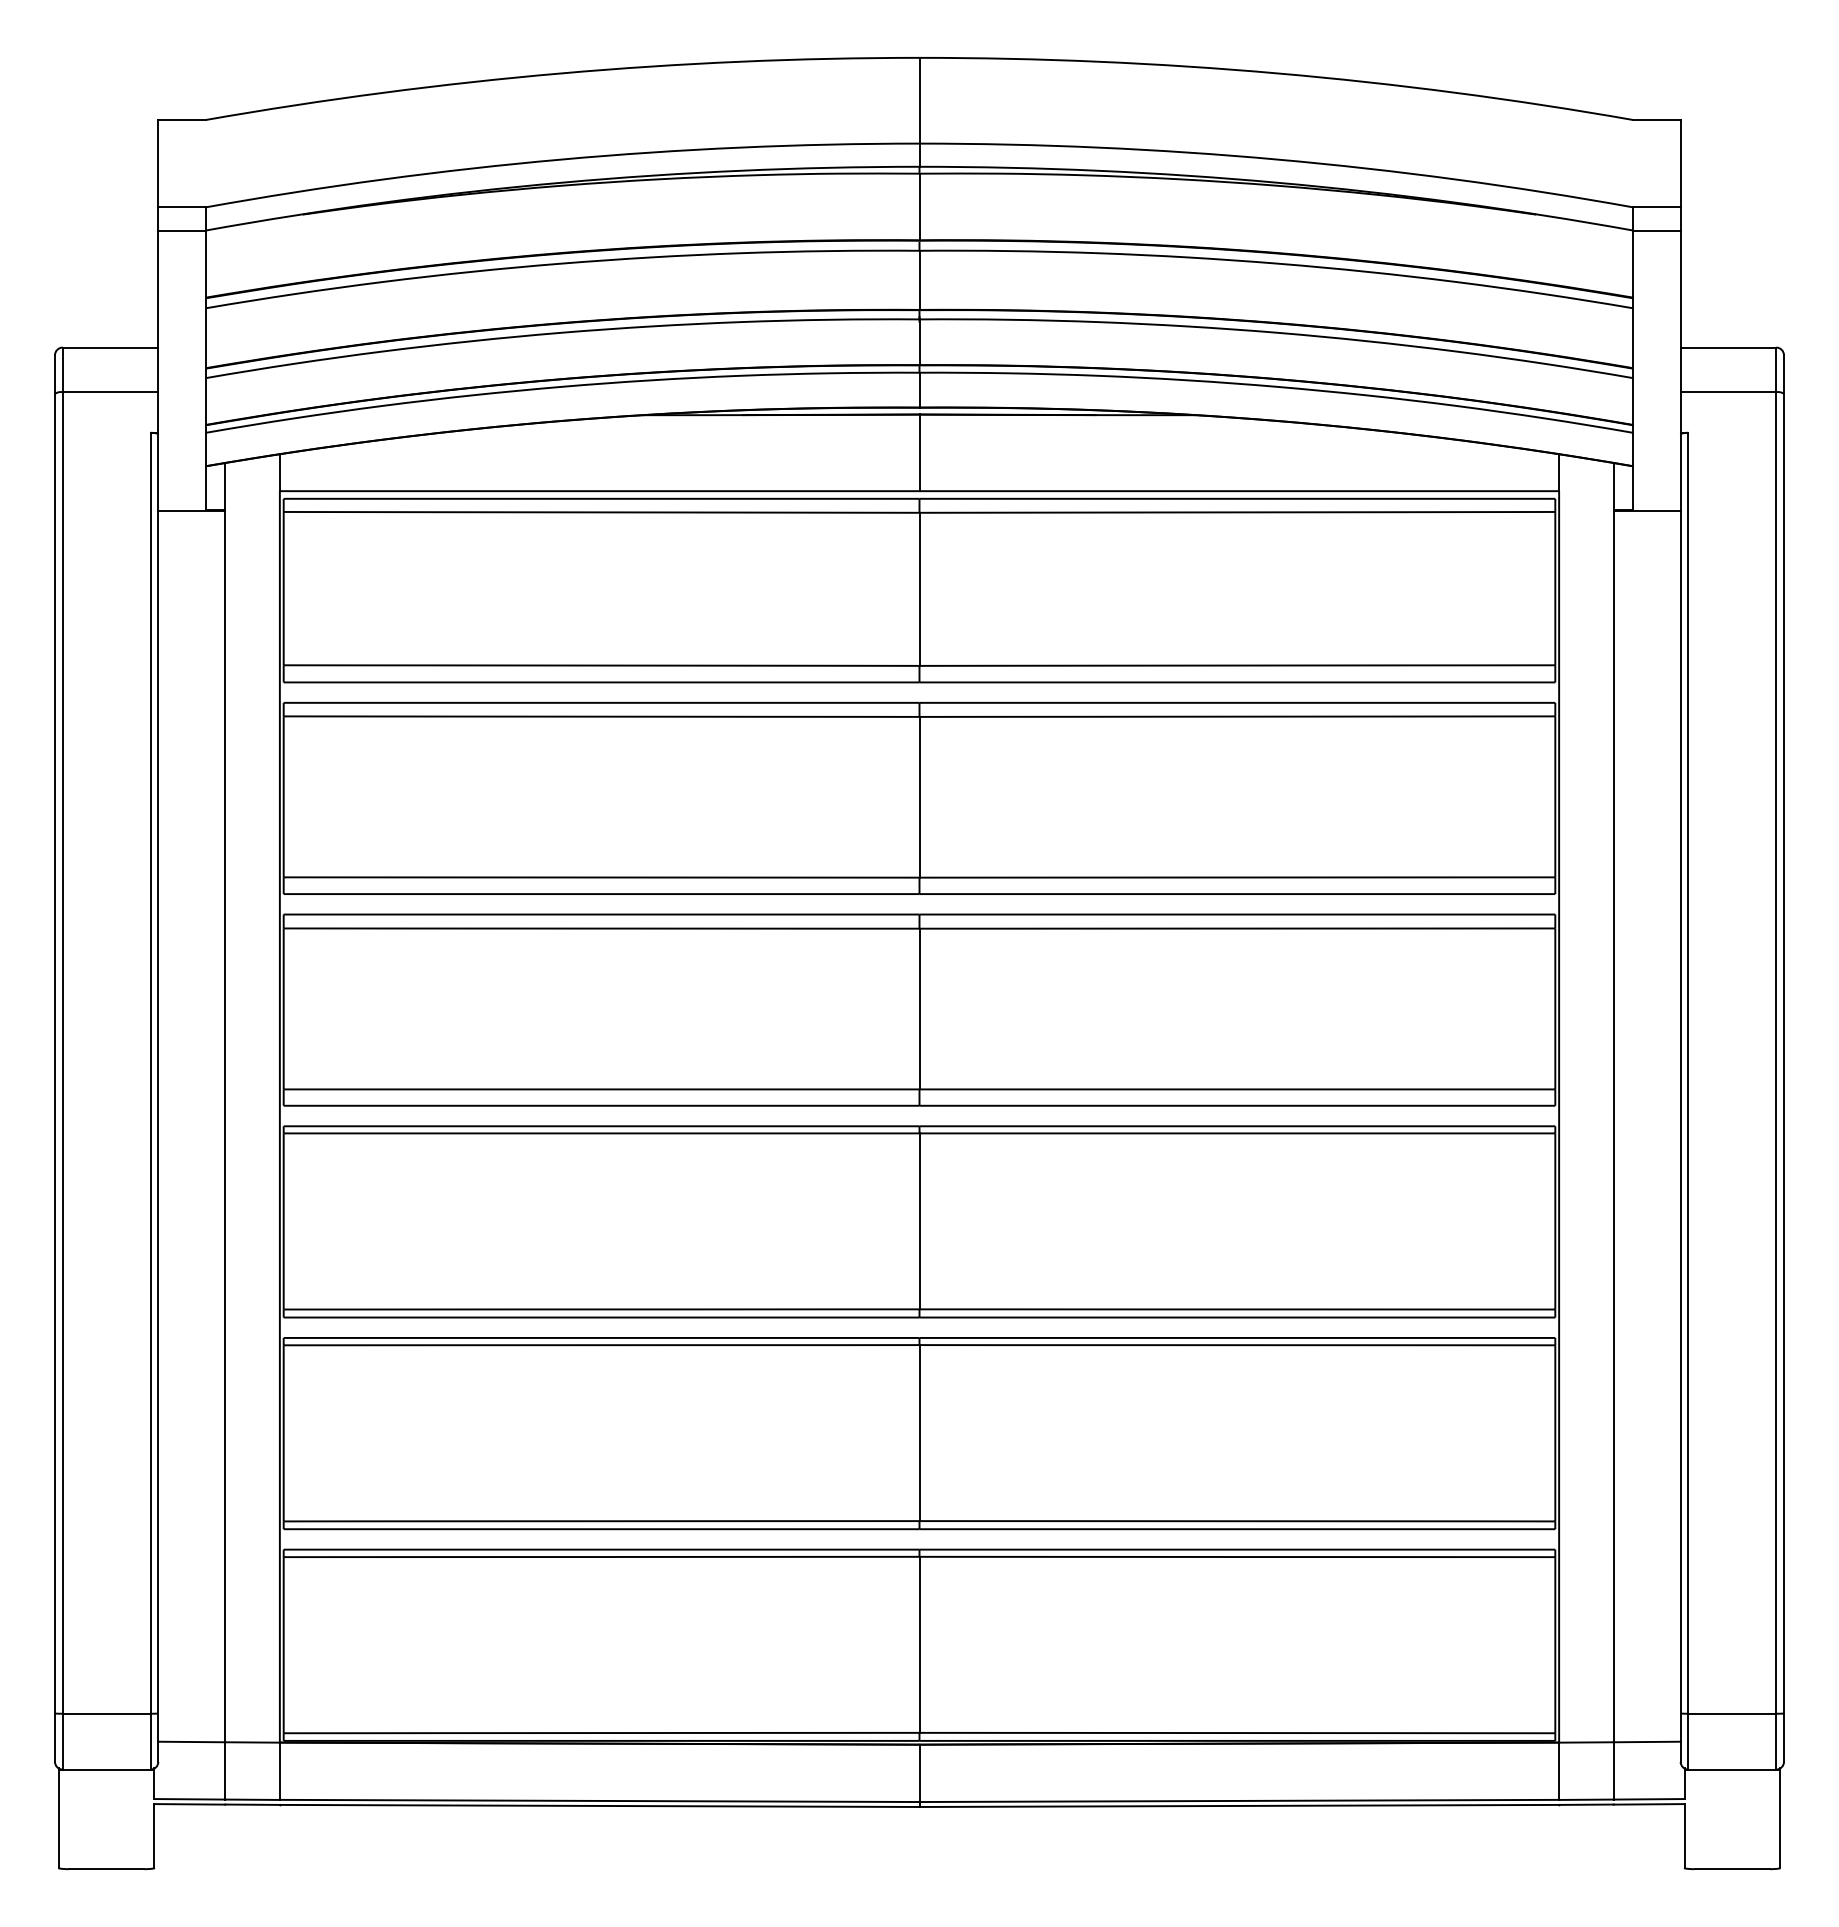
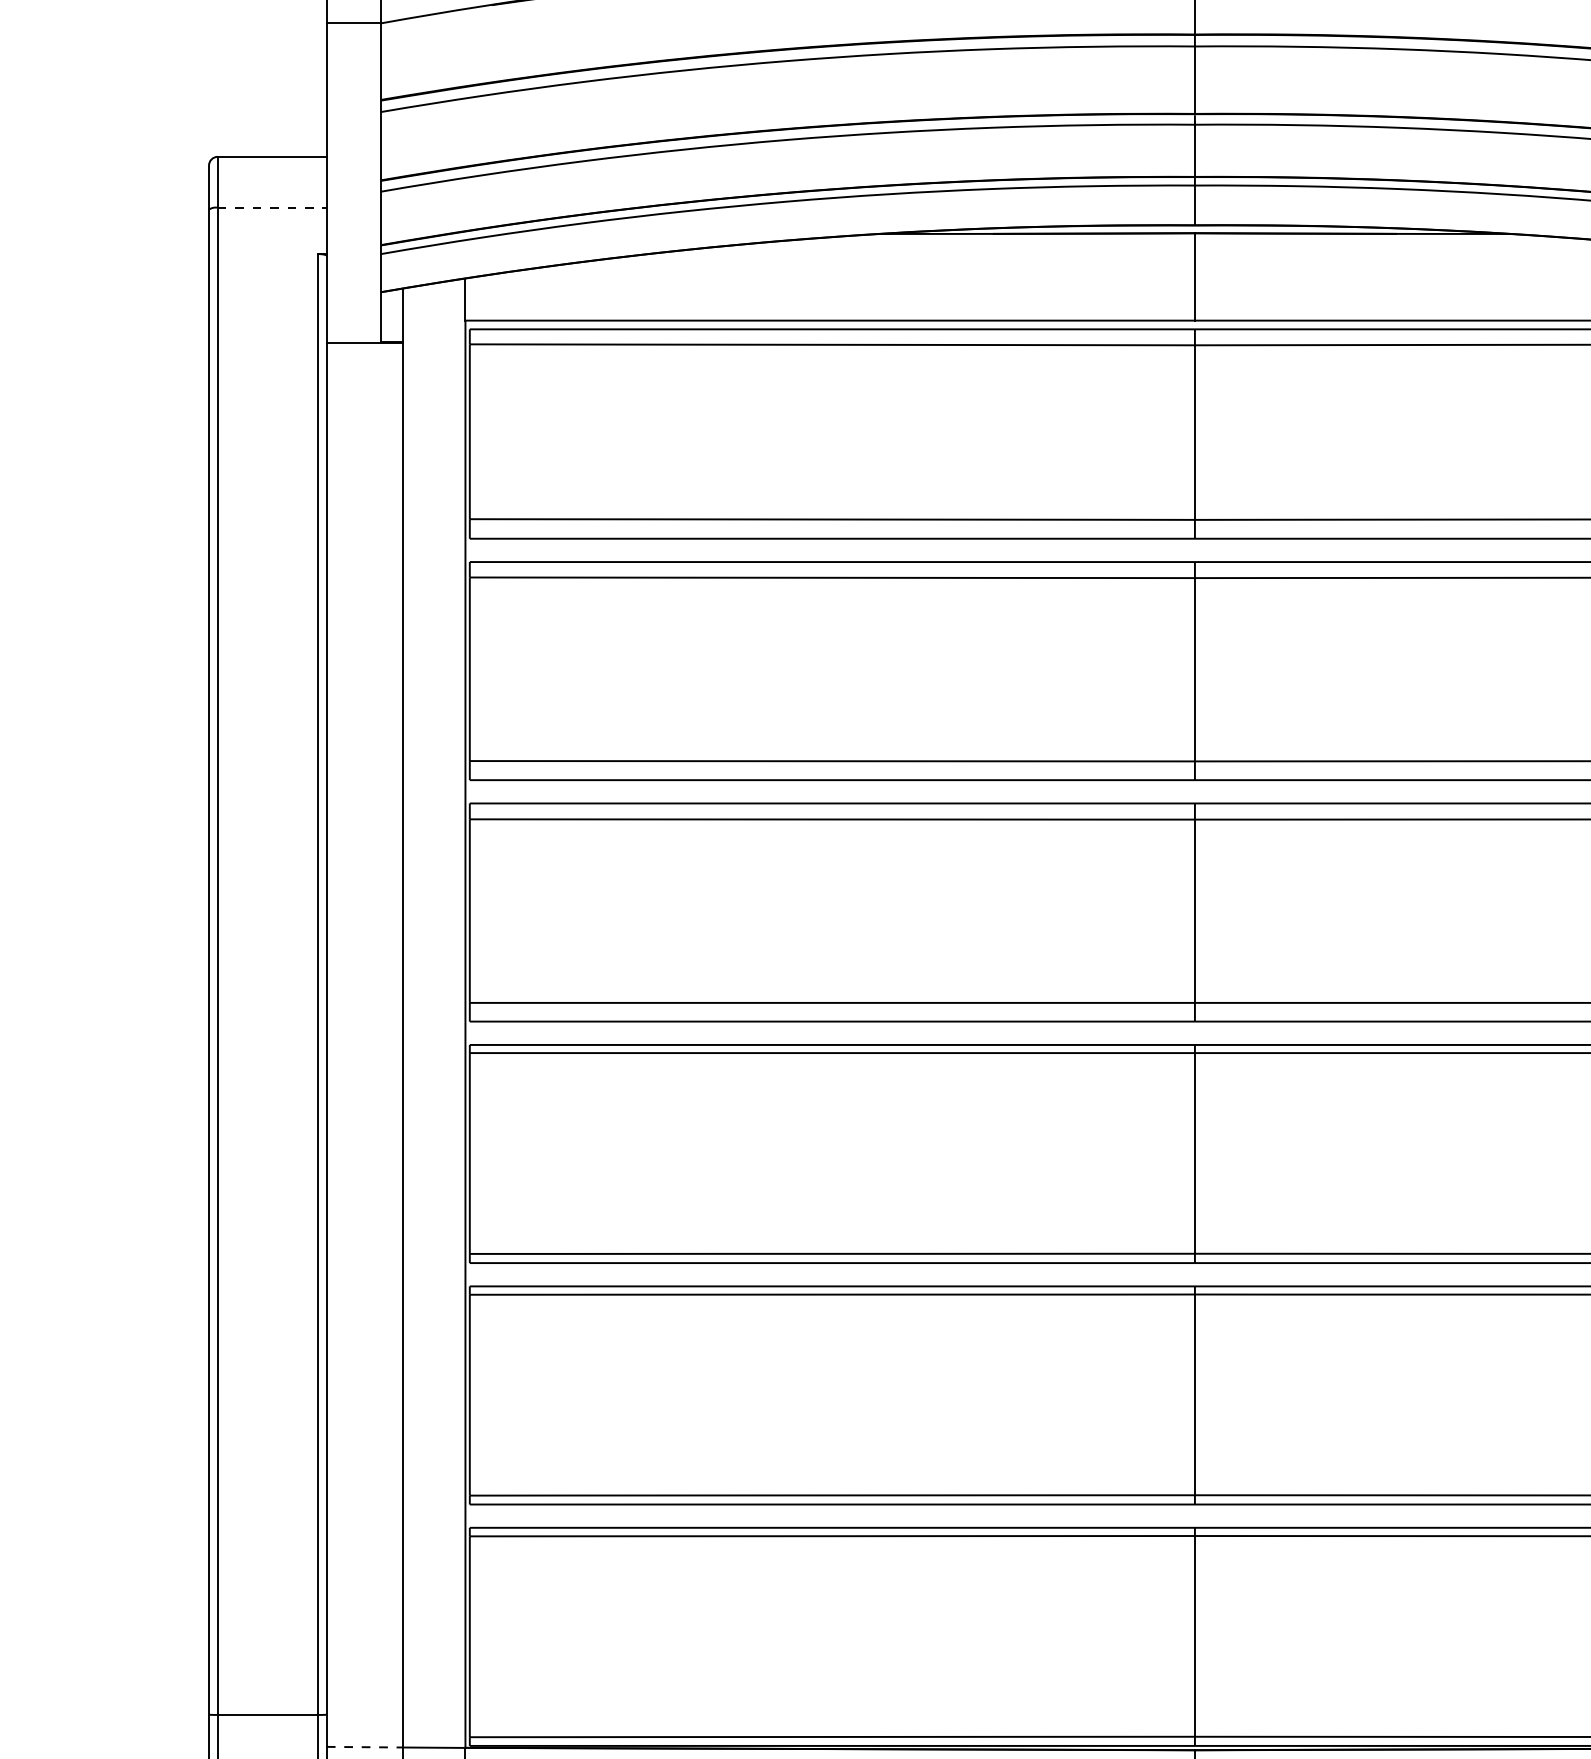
line: (110, 392) -> (272, 208), solid -> dashed
line: (192, 1742) -> (365, 1747), solid -> dashed

